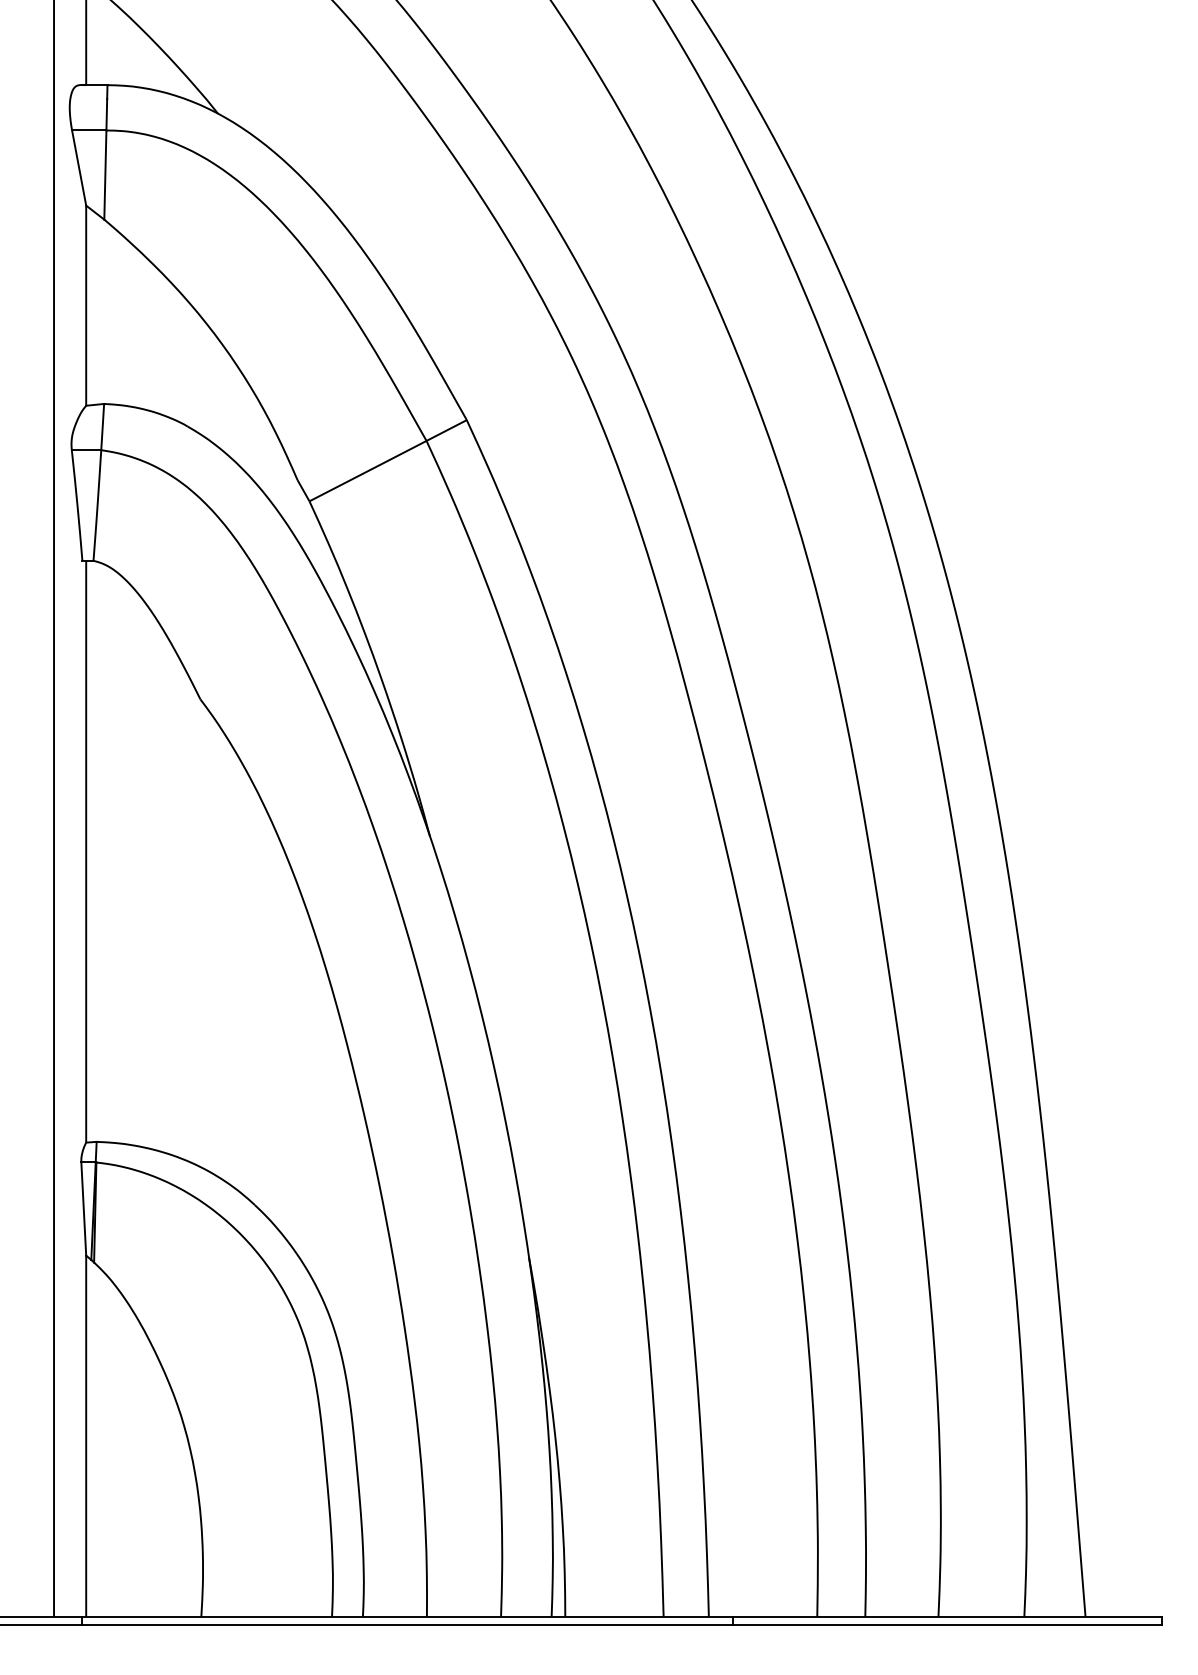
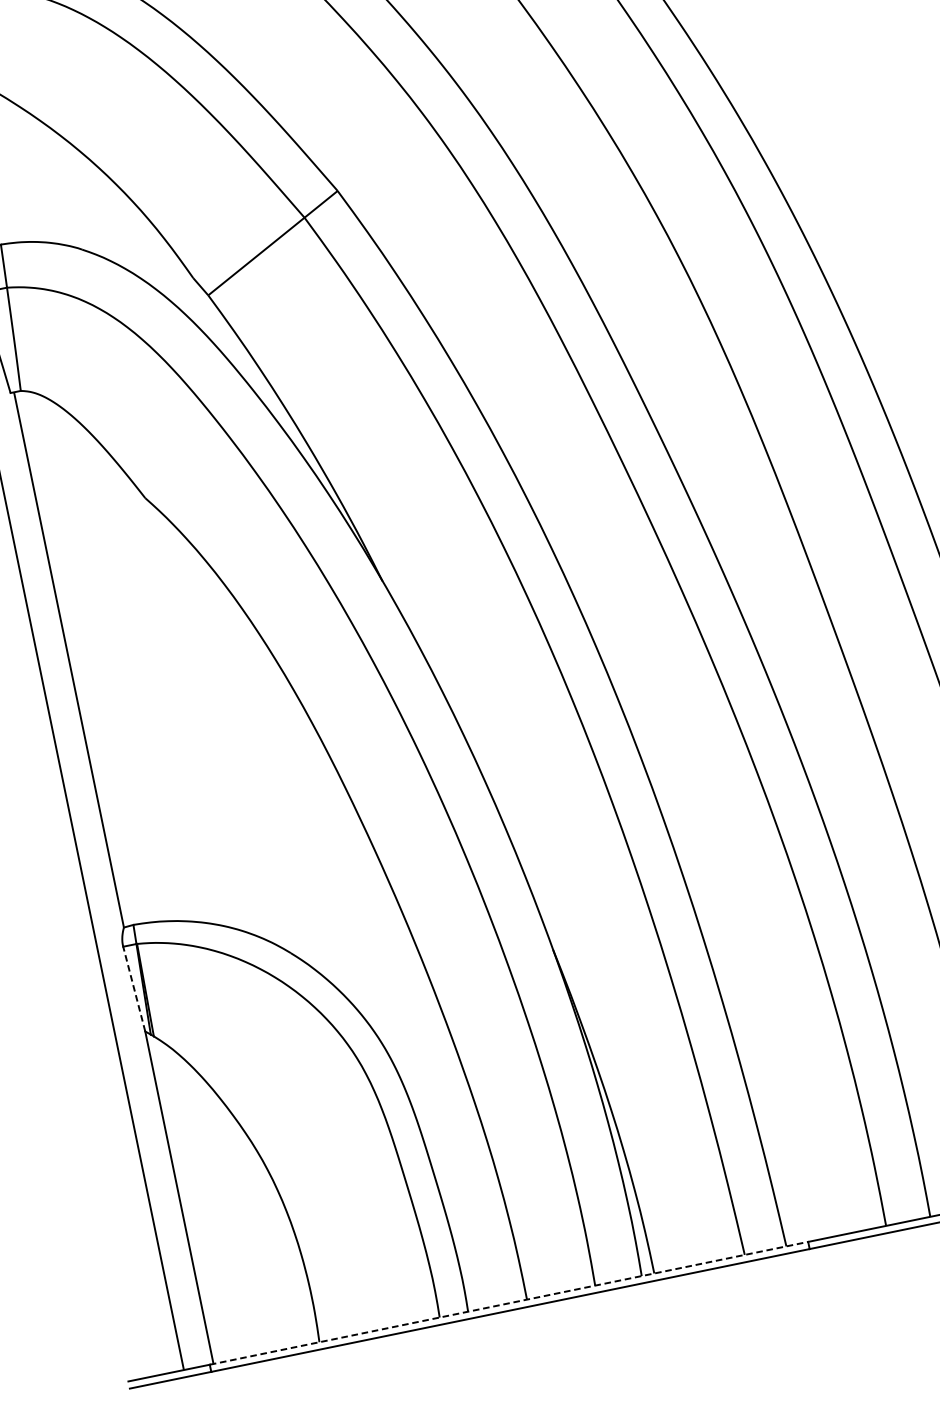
line: (83, 1209) -> (134, 989), solid -> dashed
line: (407, 1616) -> (509, 1302), solid -> dashed

